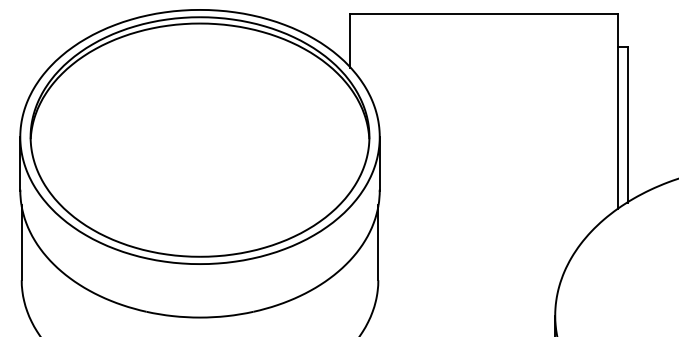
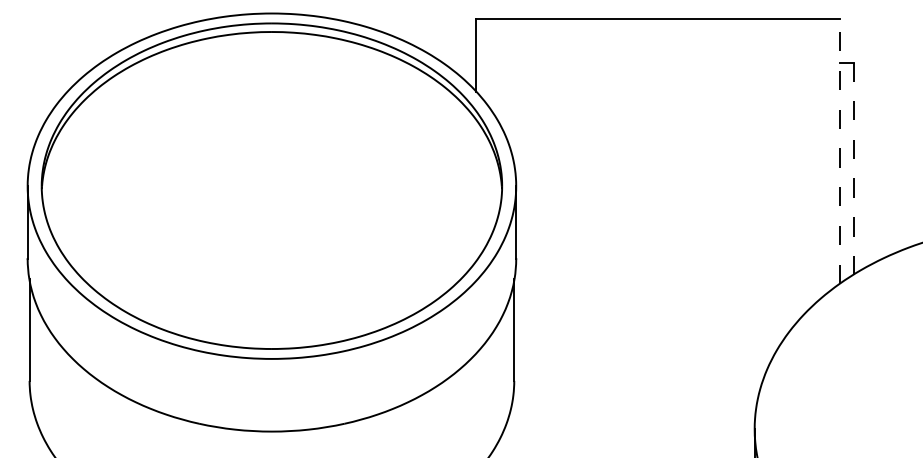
line: (617, 111) -> (839, 151), solid -> dashed
line: (627, 123) -> (853, 168), solid -> dashed

